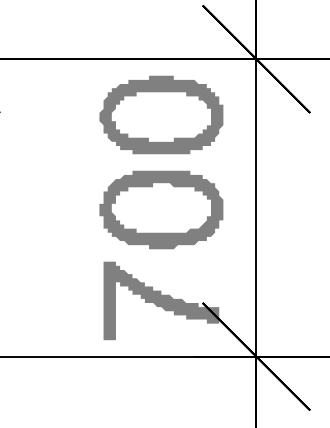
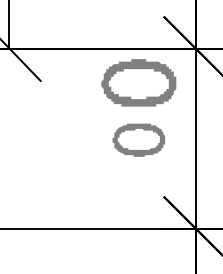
part: (160, 208) -> (138, 139), size x0.7
fill: (160, 301) -> (138, 195), removed

